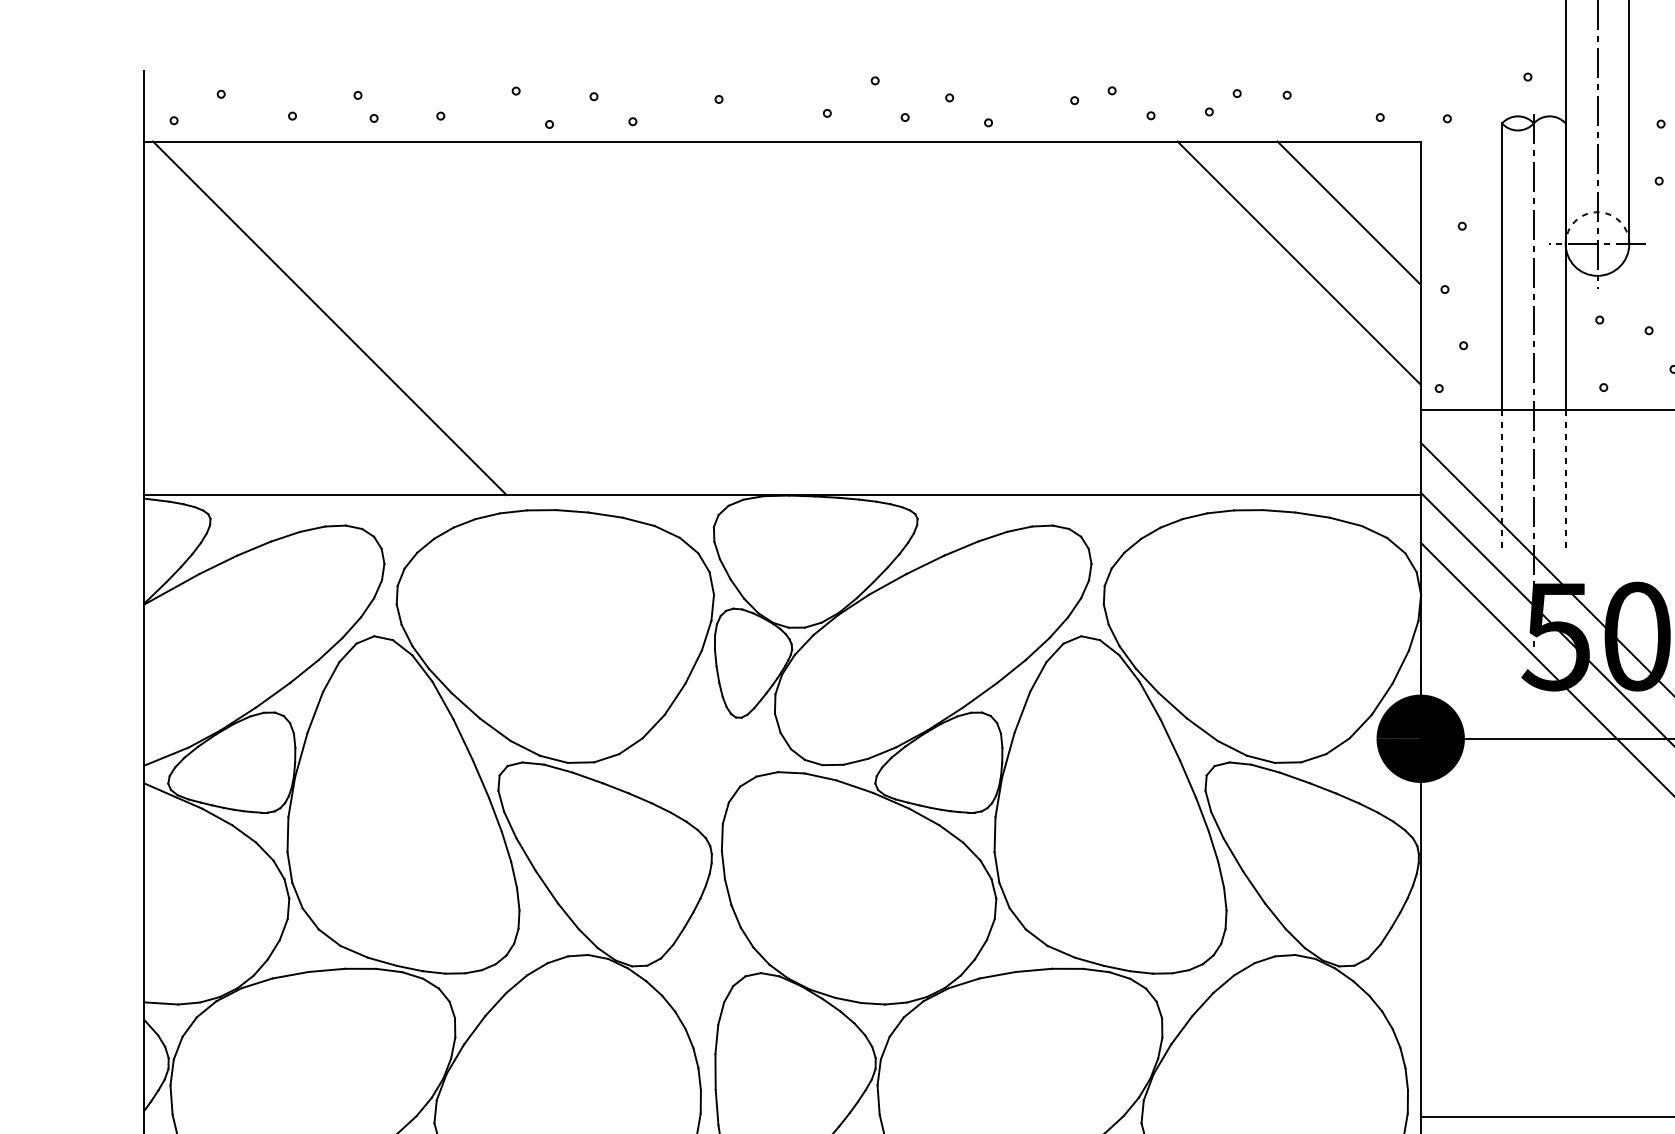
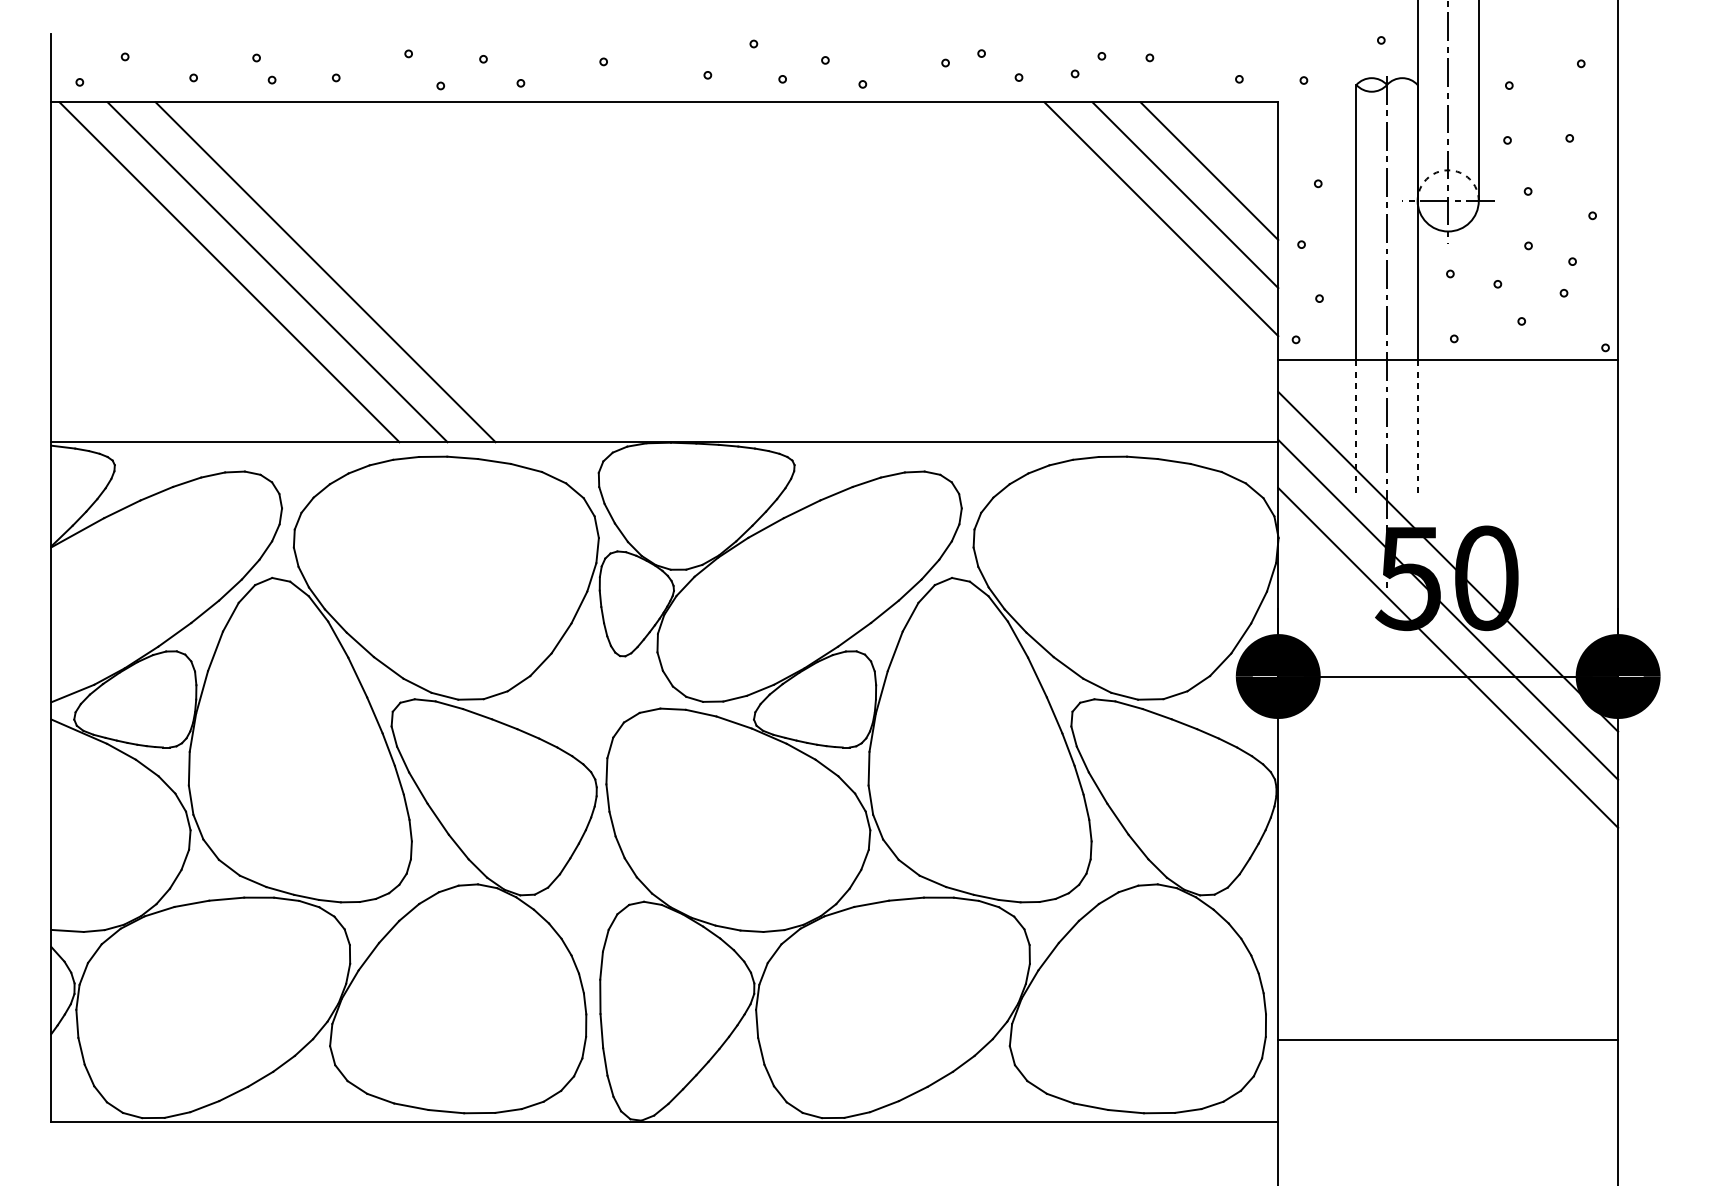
line: (1324, 238) -> (1185, 195), added
line: (379, 318) -> (277, 272), added
line: (429, 318) -> (325, 272), added

